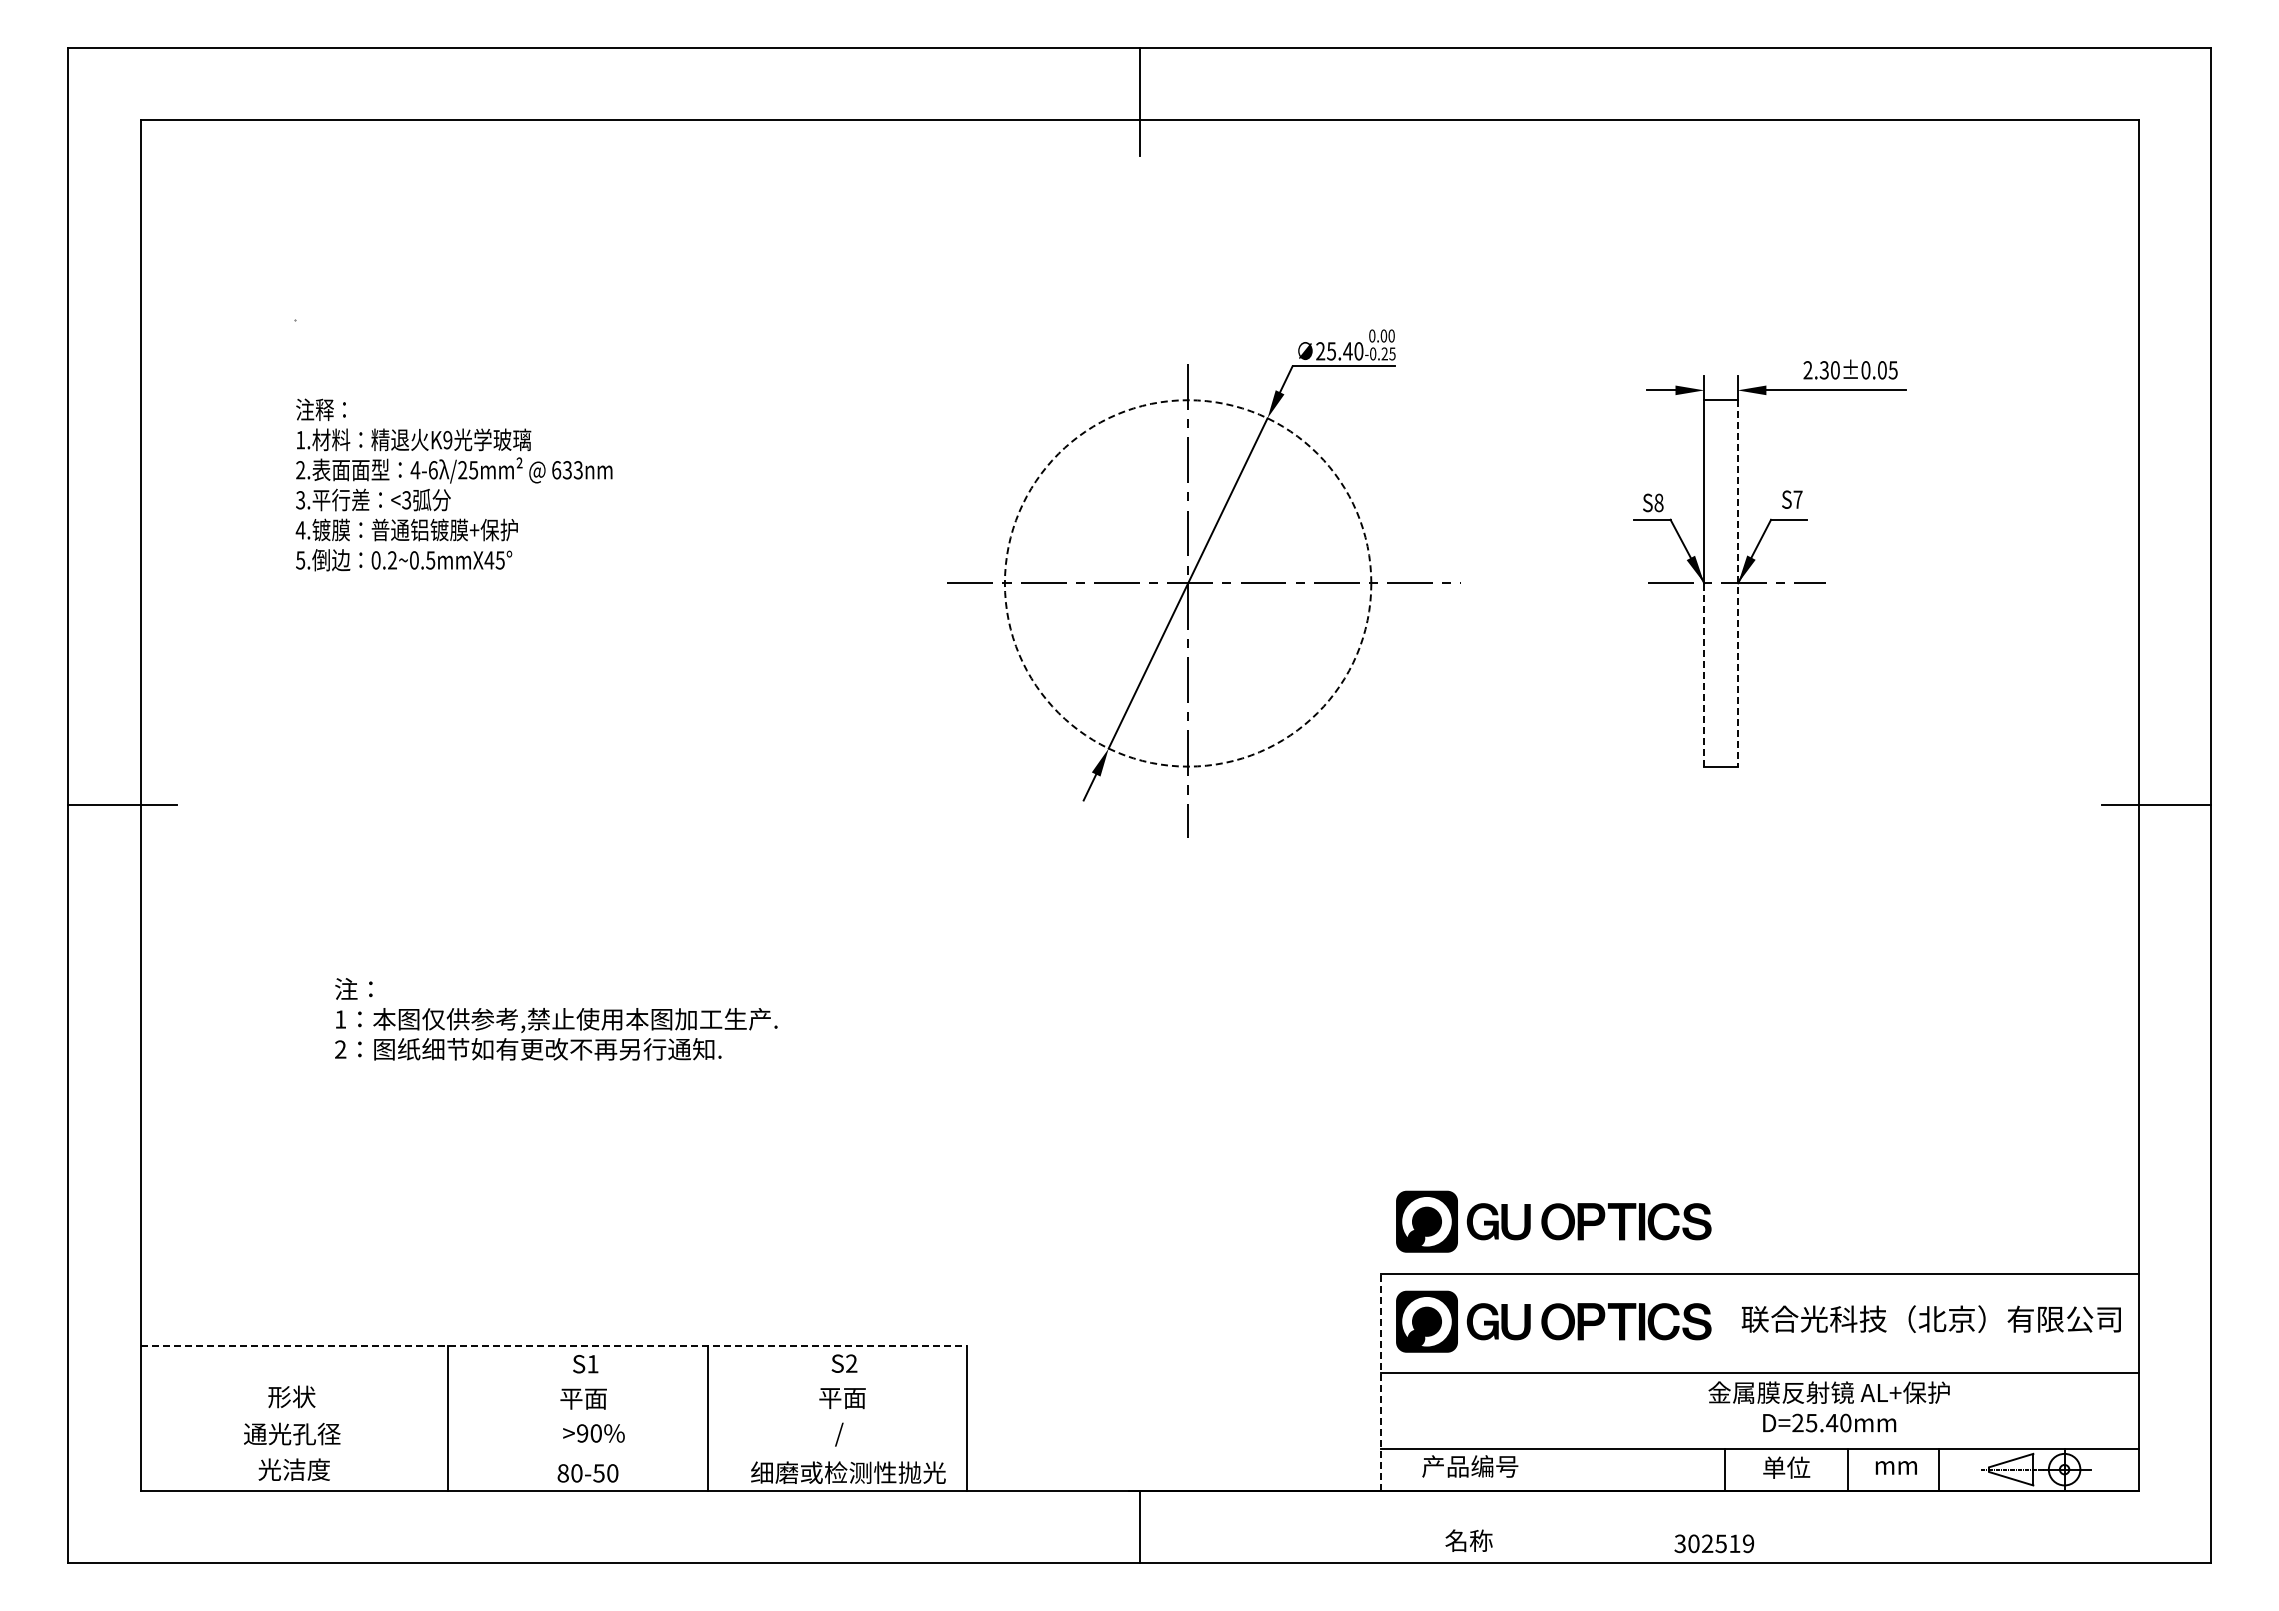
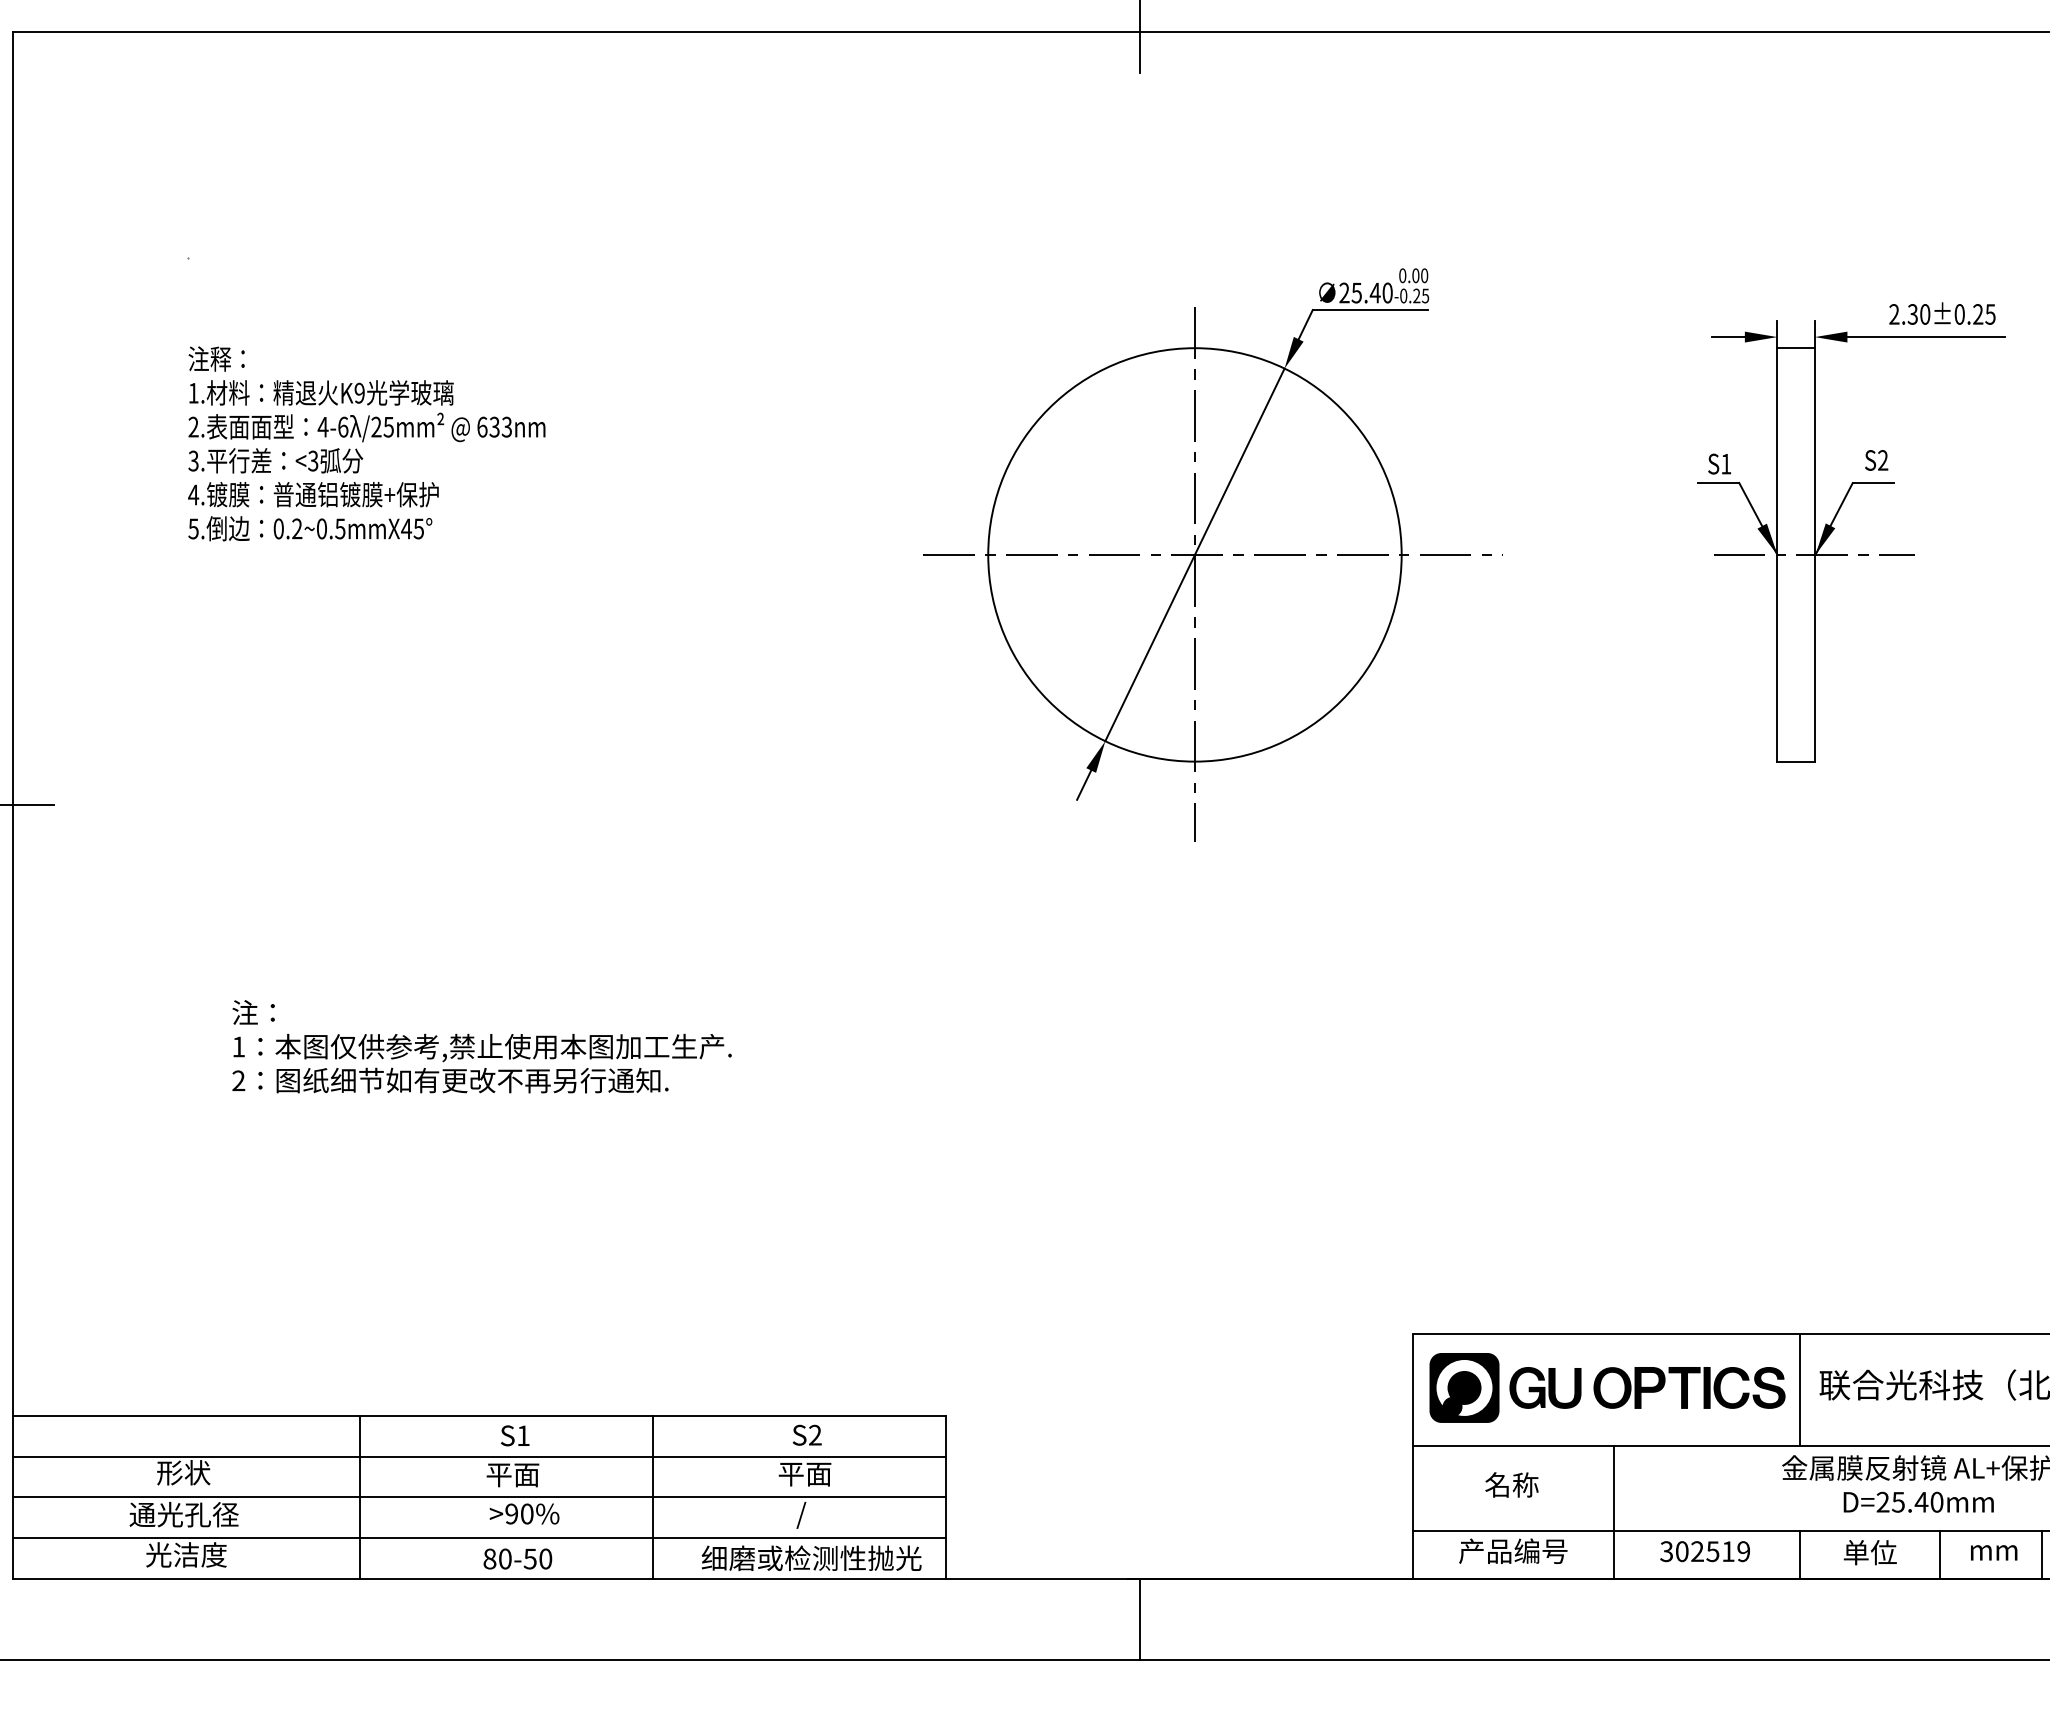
text: (1881, 370) -> (1977, 314), 2.30±0.05 -> 2.30±0.25
text: (1797, 499) -> (1882, 460), S7 -> S2
text: (1658, 502) -> (1725, 463), S8 -> S1
circle: (1187, 583) -> (1194, 554), dashed -> solid
line: (1737, 583) -> (1814, 554), dashed -> solid
line: (1704, 675) -> (1777, 658), dashed -> solid
part: (1553, 1221) -> (1607, 1274), removed
line: (1724, 1323) -> (1800, 1389), added
line: (554, 1346) -> (480, 1415), dashed -> solid
line: (553, 1382) -> (478, 1456), added
line: (1381, 1382) -> (1413, 1456), dashed -> solid
line: (553, 1418) -> (478, 1497), added
line: (1559, 1431) -> (1613, 1511), added
line: (553, 1454) -> (478, 1537), added
text: (1468, 1540) -> (1511, 1484), moved
text: (1714, 1543) -> (1705, 1551), moved

